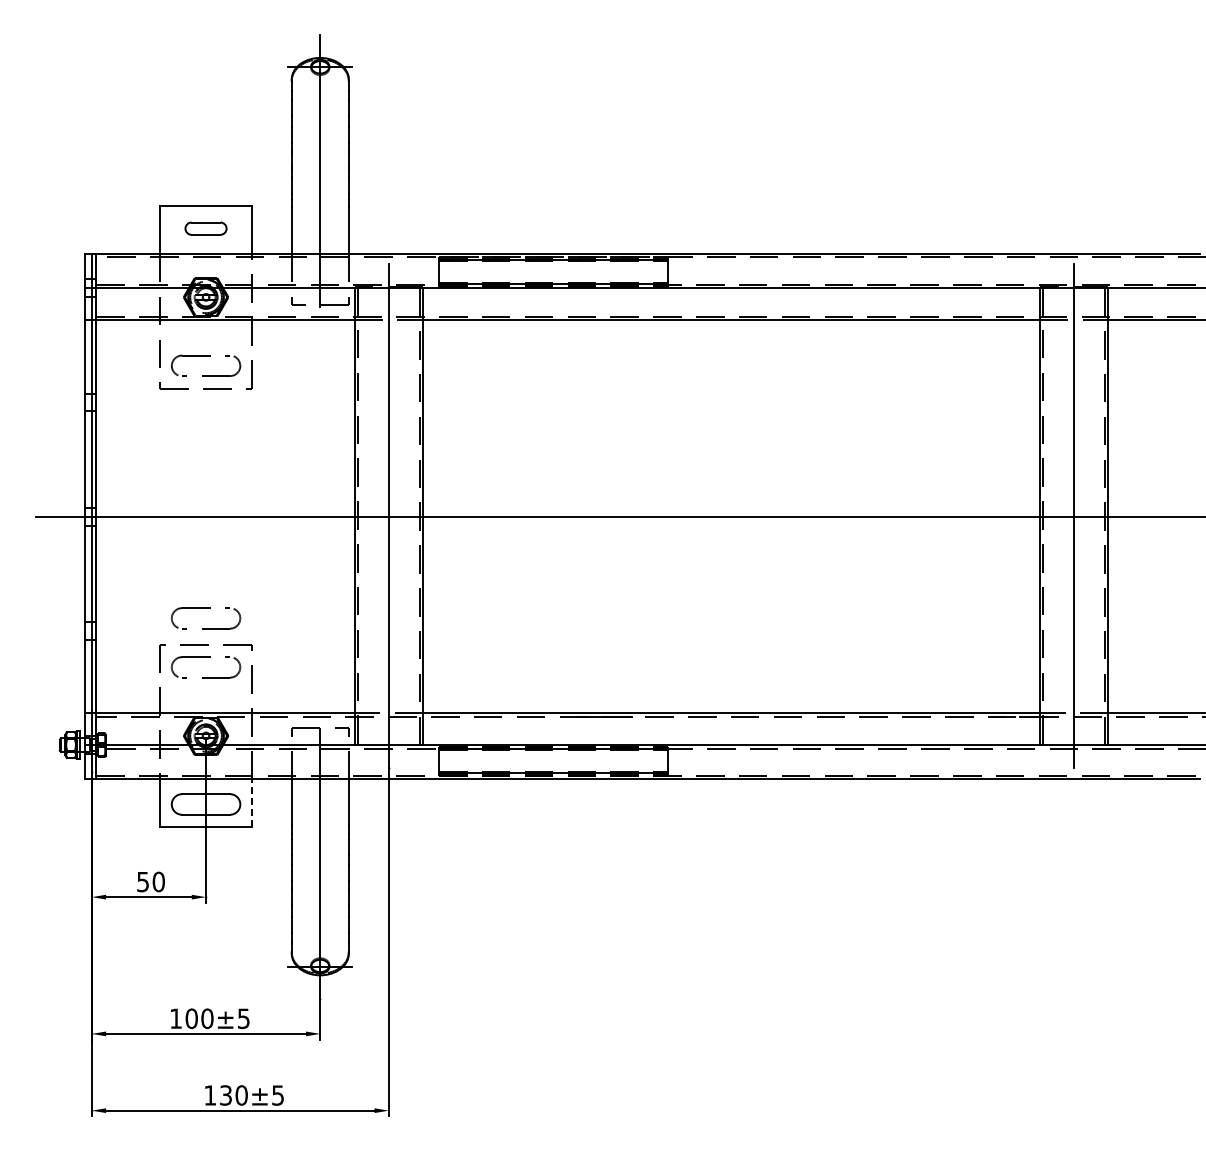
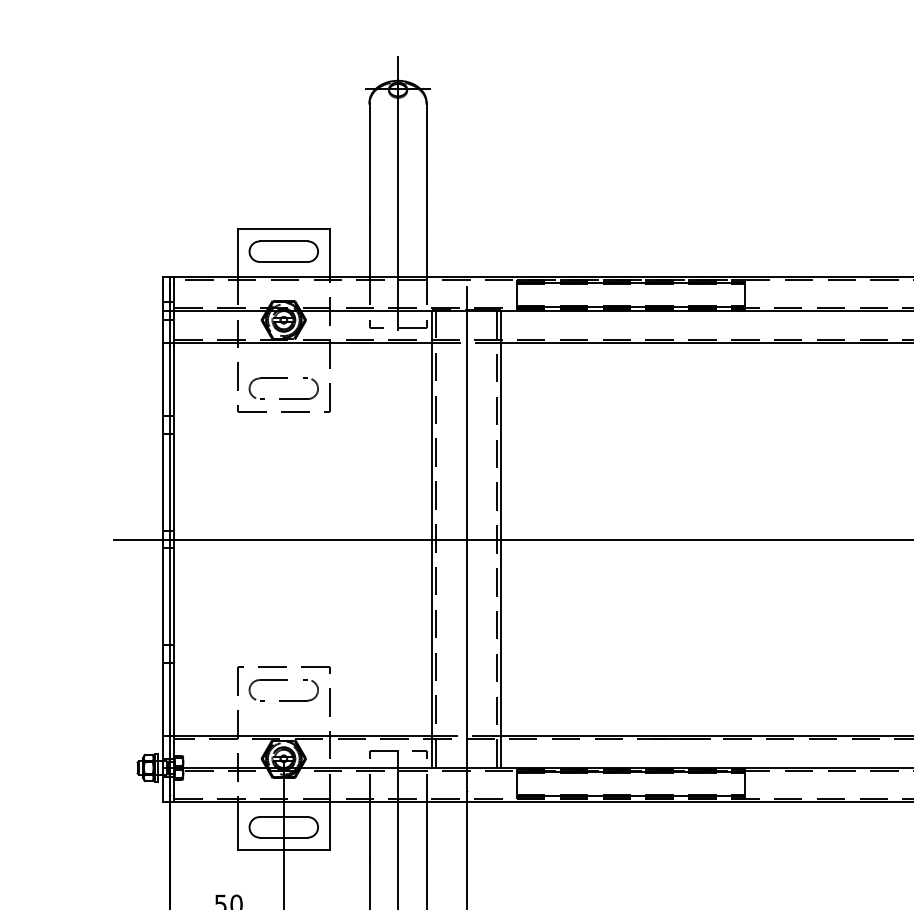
part: (205, 228) -> (283, 251), size x1.67
part: (205, 608) -> (283, 631), removed
line: (251, 803) -> (329, 826), dashed -> solid

